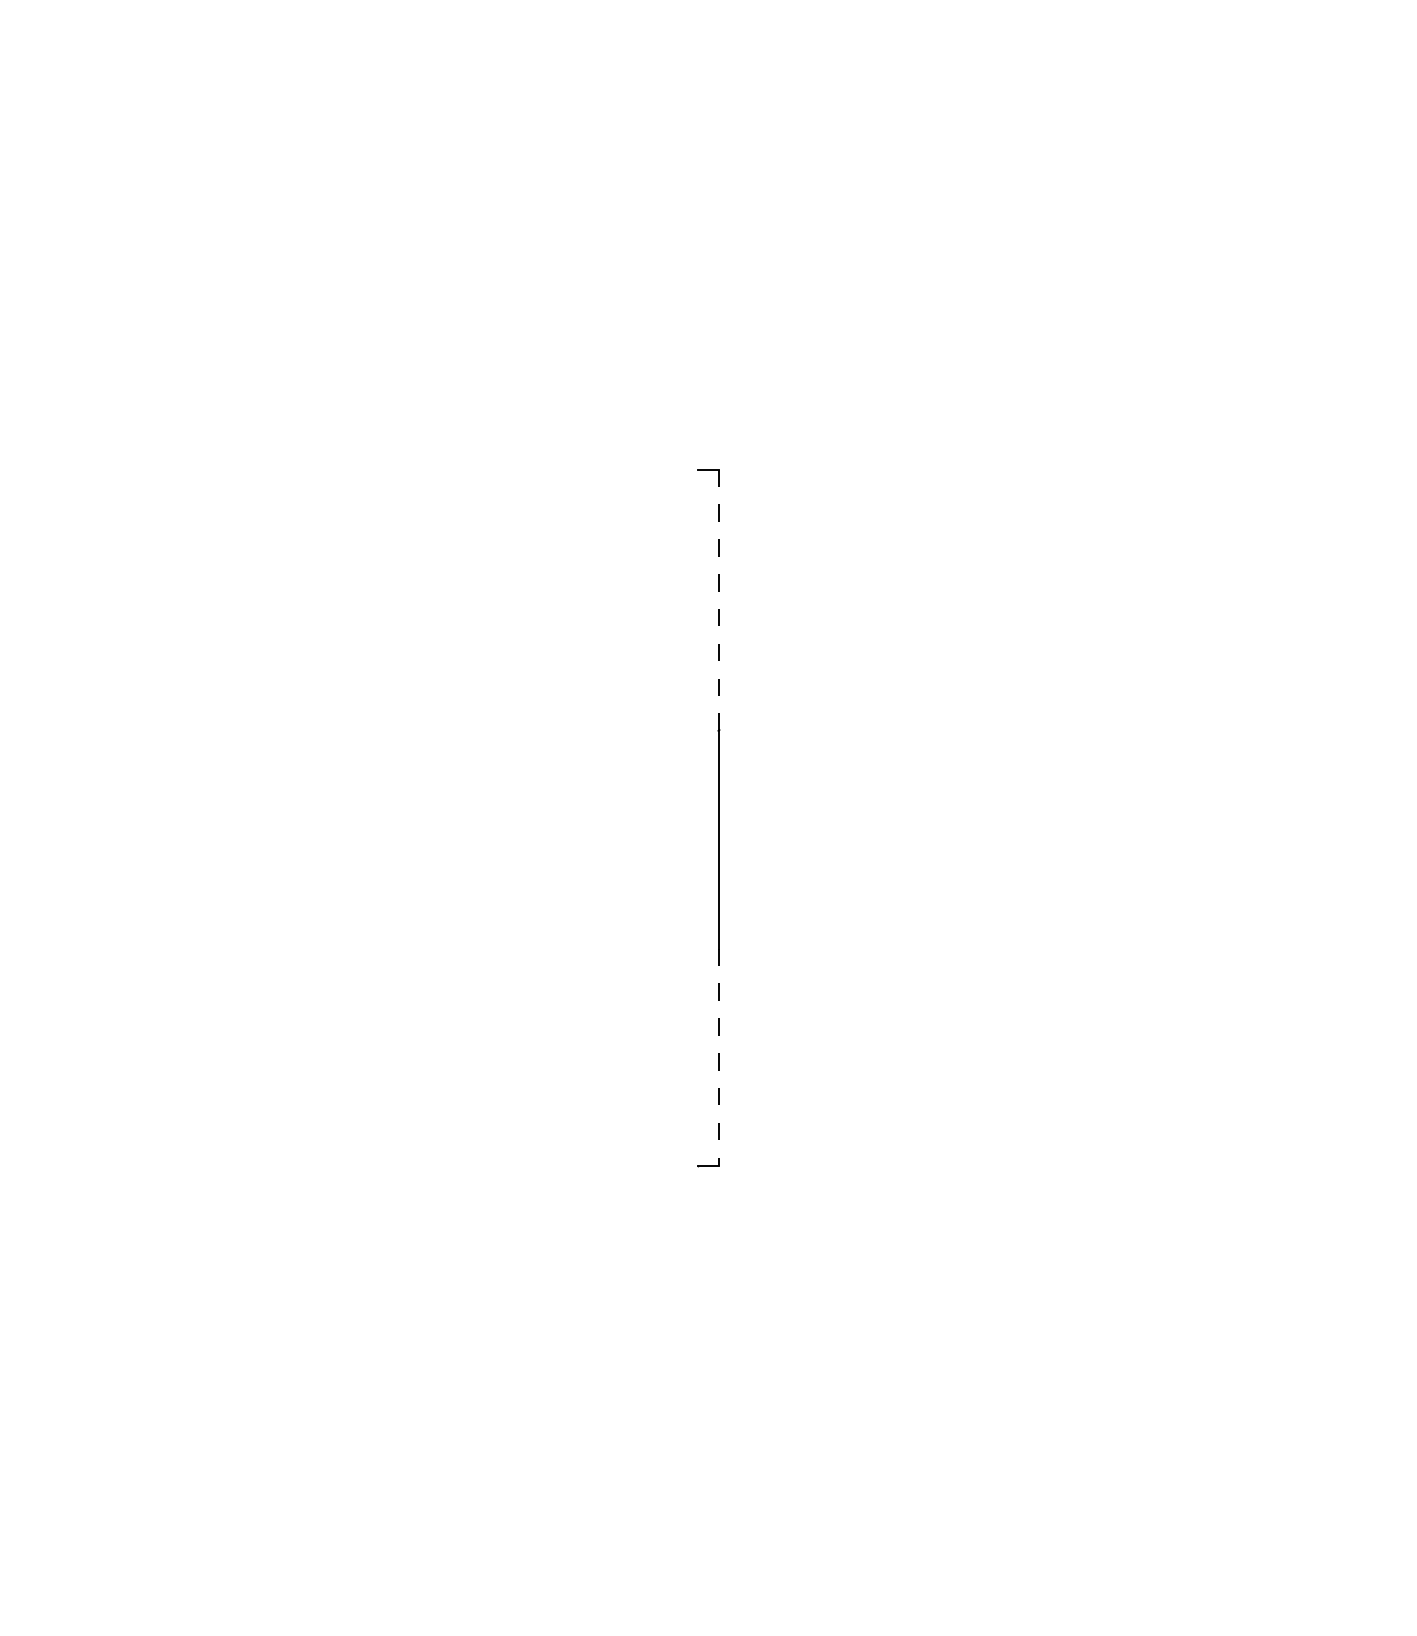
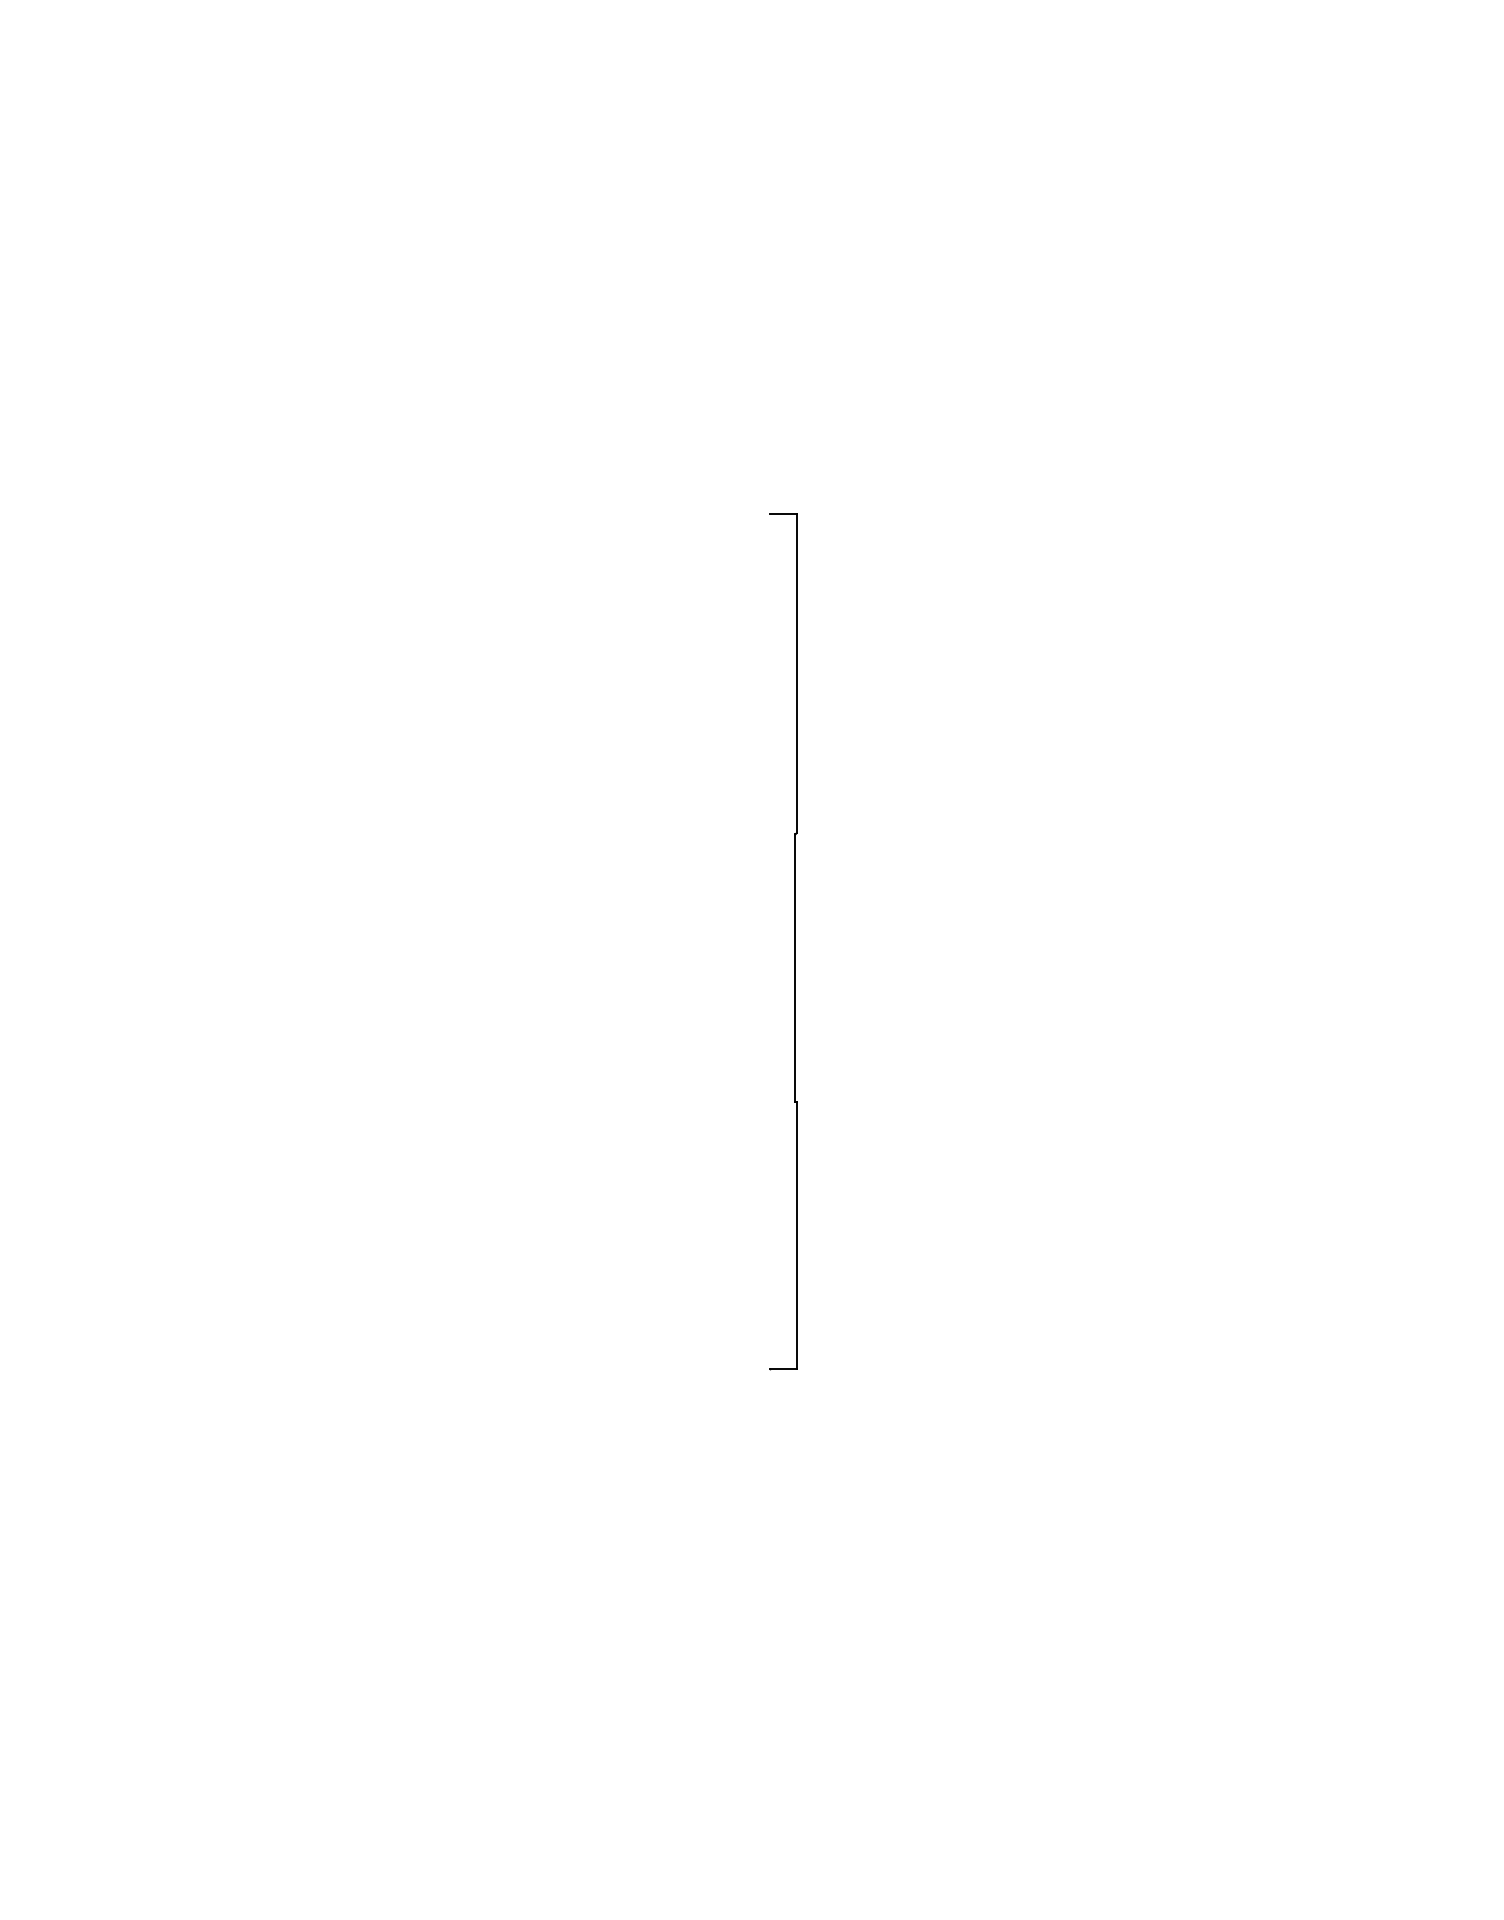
line: (719, 600) -> (796, 674), dashed -> solid
line: (719, 1057) -> (796, 1235), dashed -> solid

